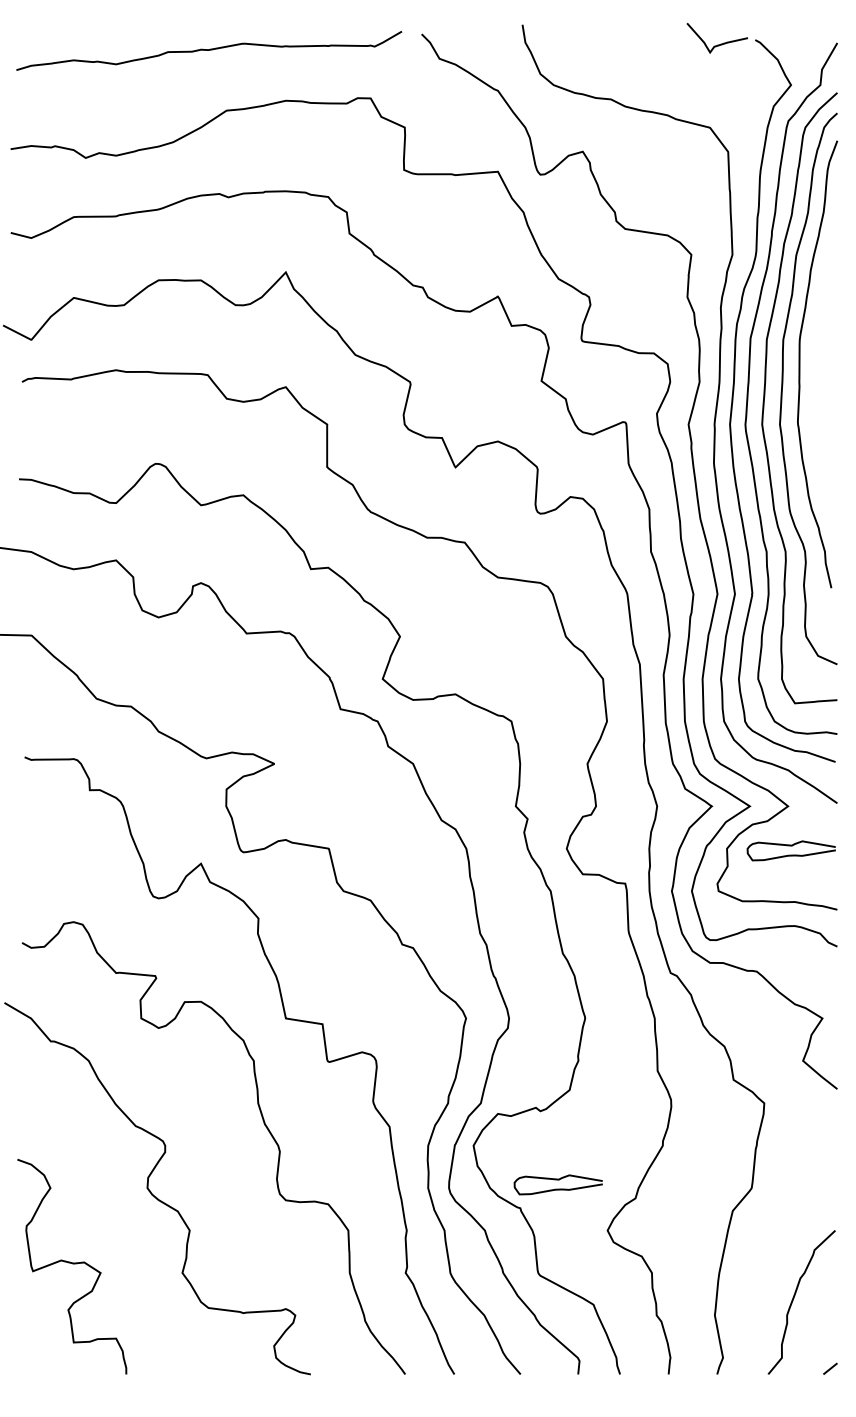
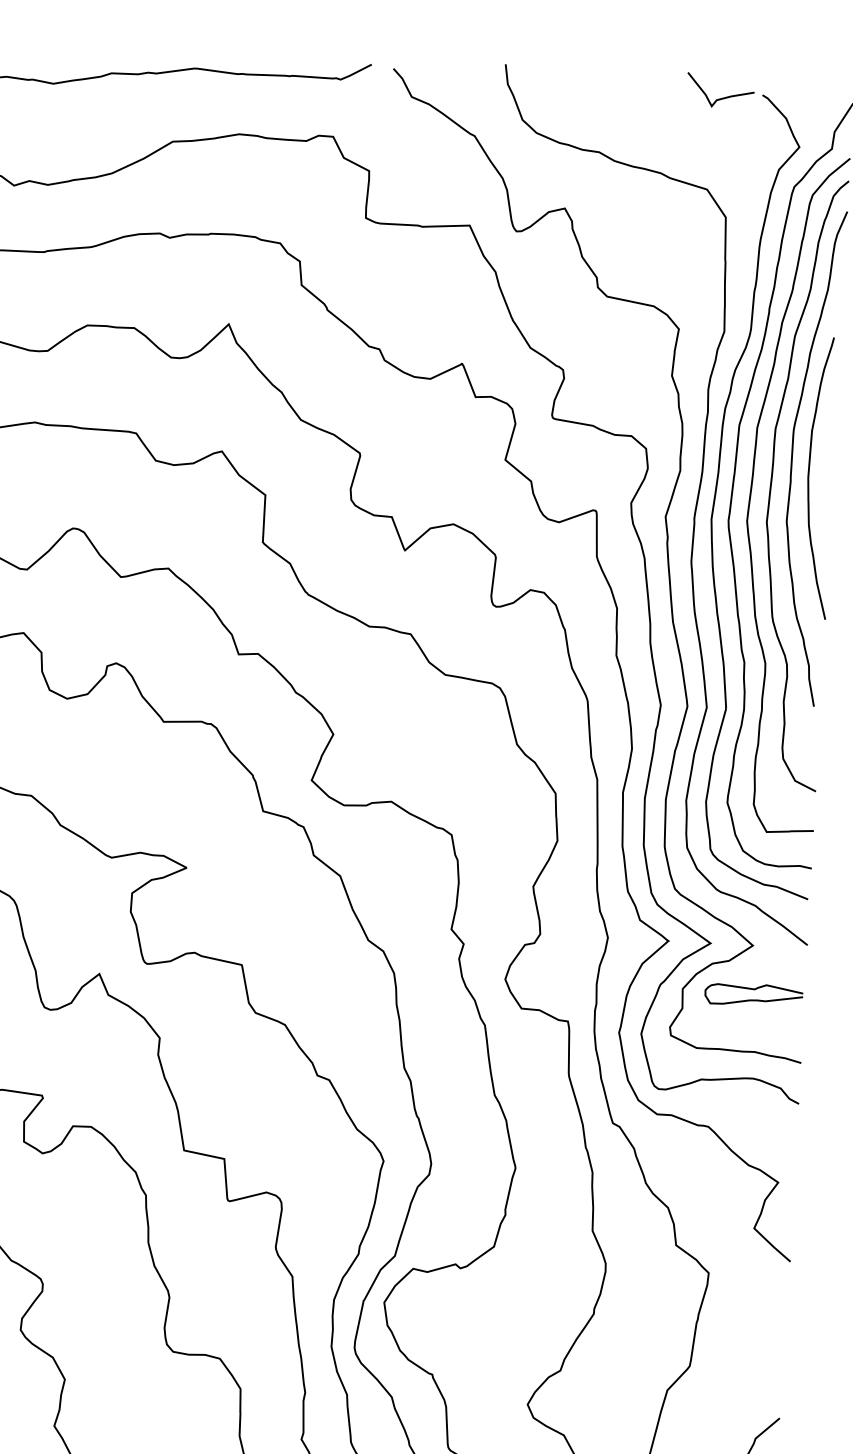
curve: (816, 381) -> (809, 476), added
curve: (557, 1180) -> (475, 1346), removed

